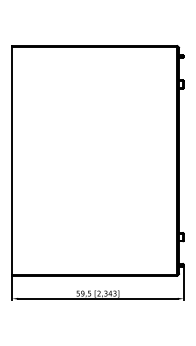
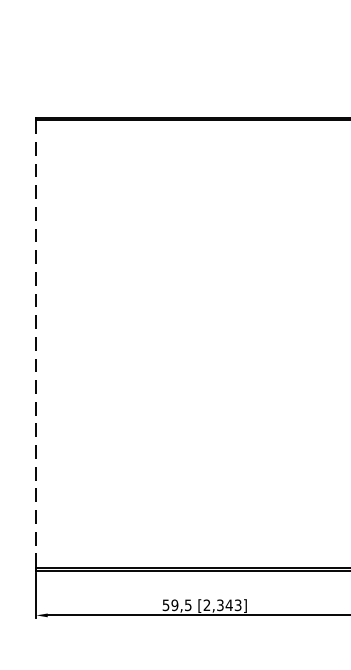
line: (12, 160) -> (36, 343), solid -> dashed

